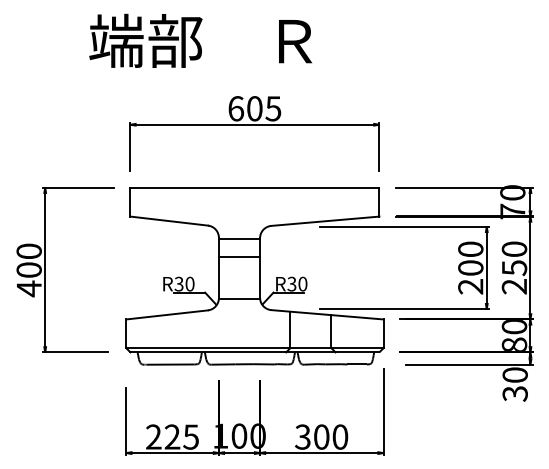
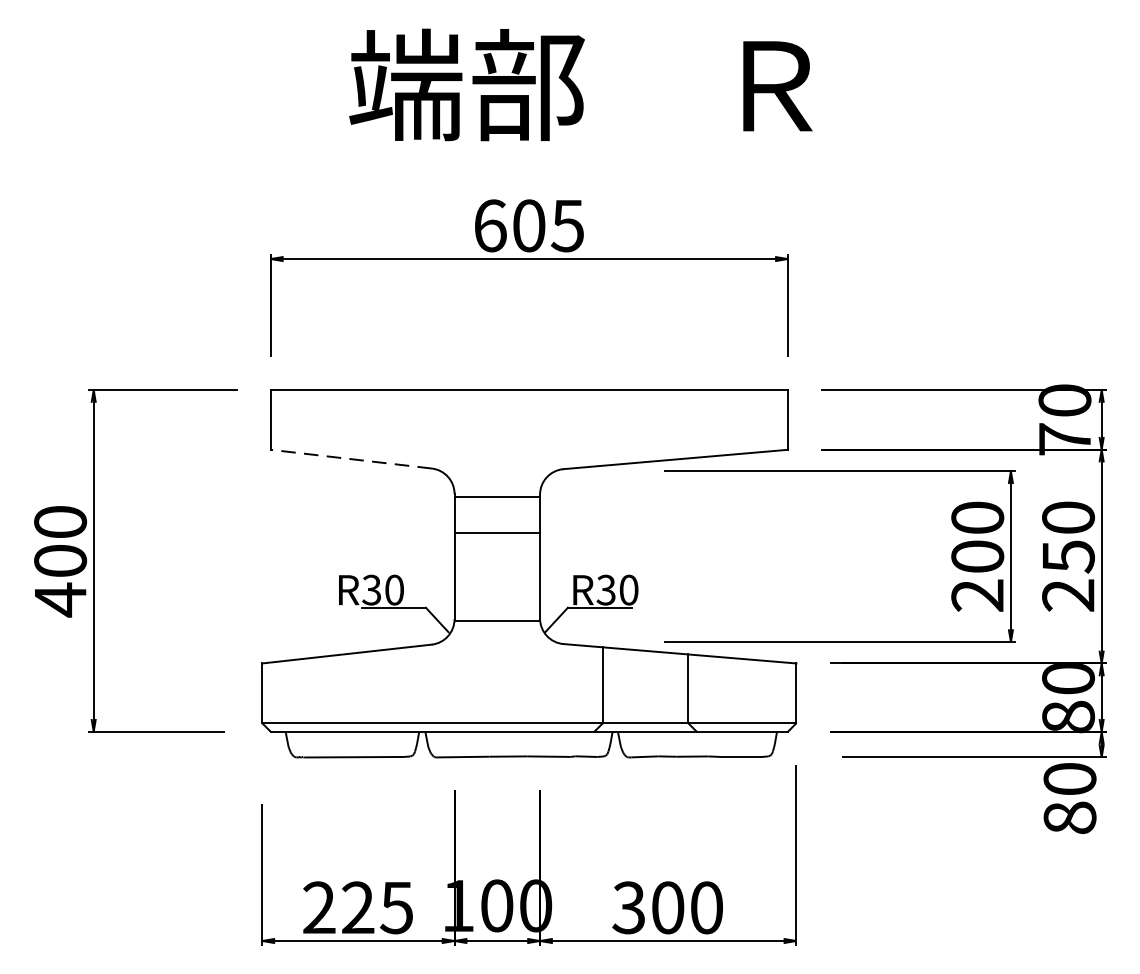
text: (200, 40) -> (580, 84), moved
line: (168, 221) -> (349, 459), solid -> dashed
text: (514, 393) -> (1068, 817), 30 -> 80

